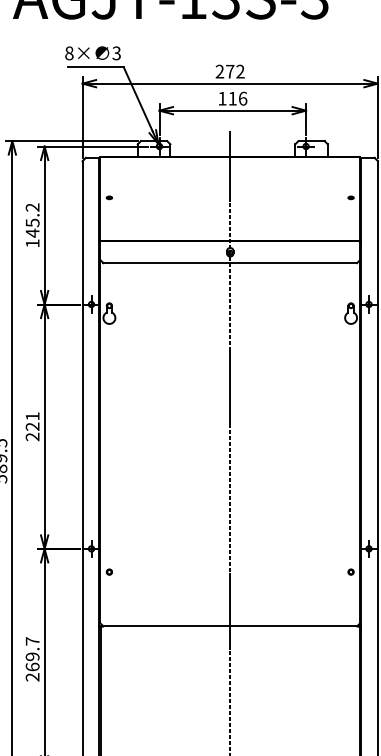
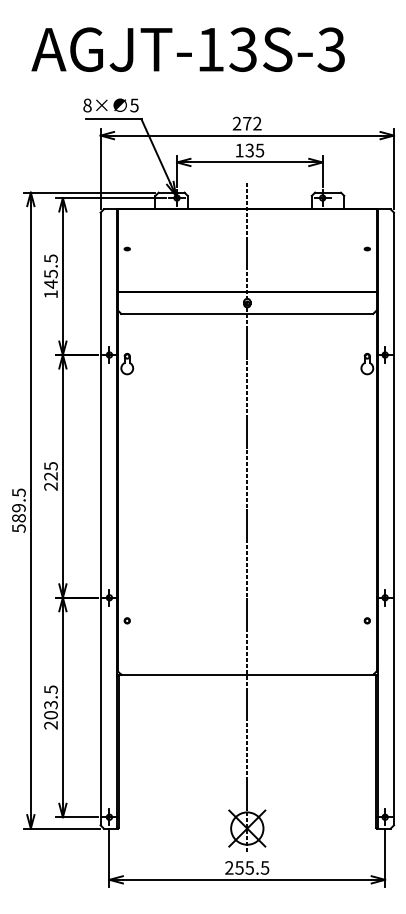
text: (116, 52) -> (134, 104), 3 -> 5
text: (237, 98) -> (254, 150), 116 -> 135
text: (32, 207) -> (50, 258), 145.2 -> 145.5
text: (32, 416) -> (50, 466), 221 -> 225
text: (32, 654) -> (50, 702), 269.7 -> 203.5

